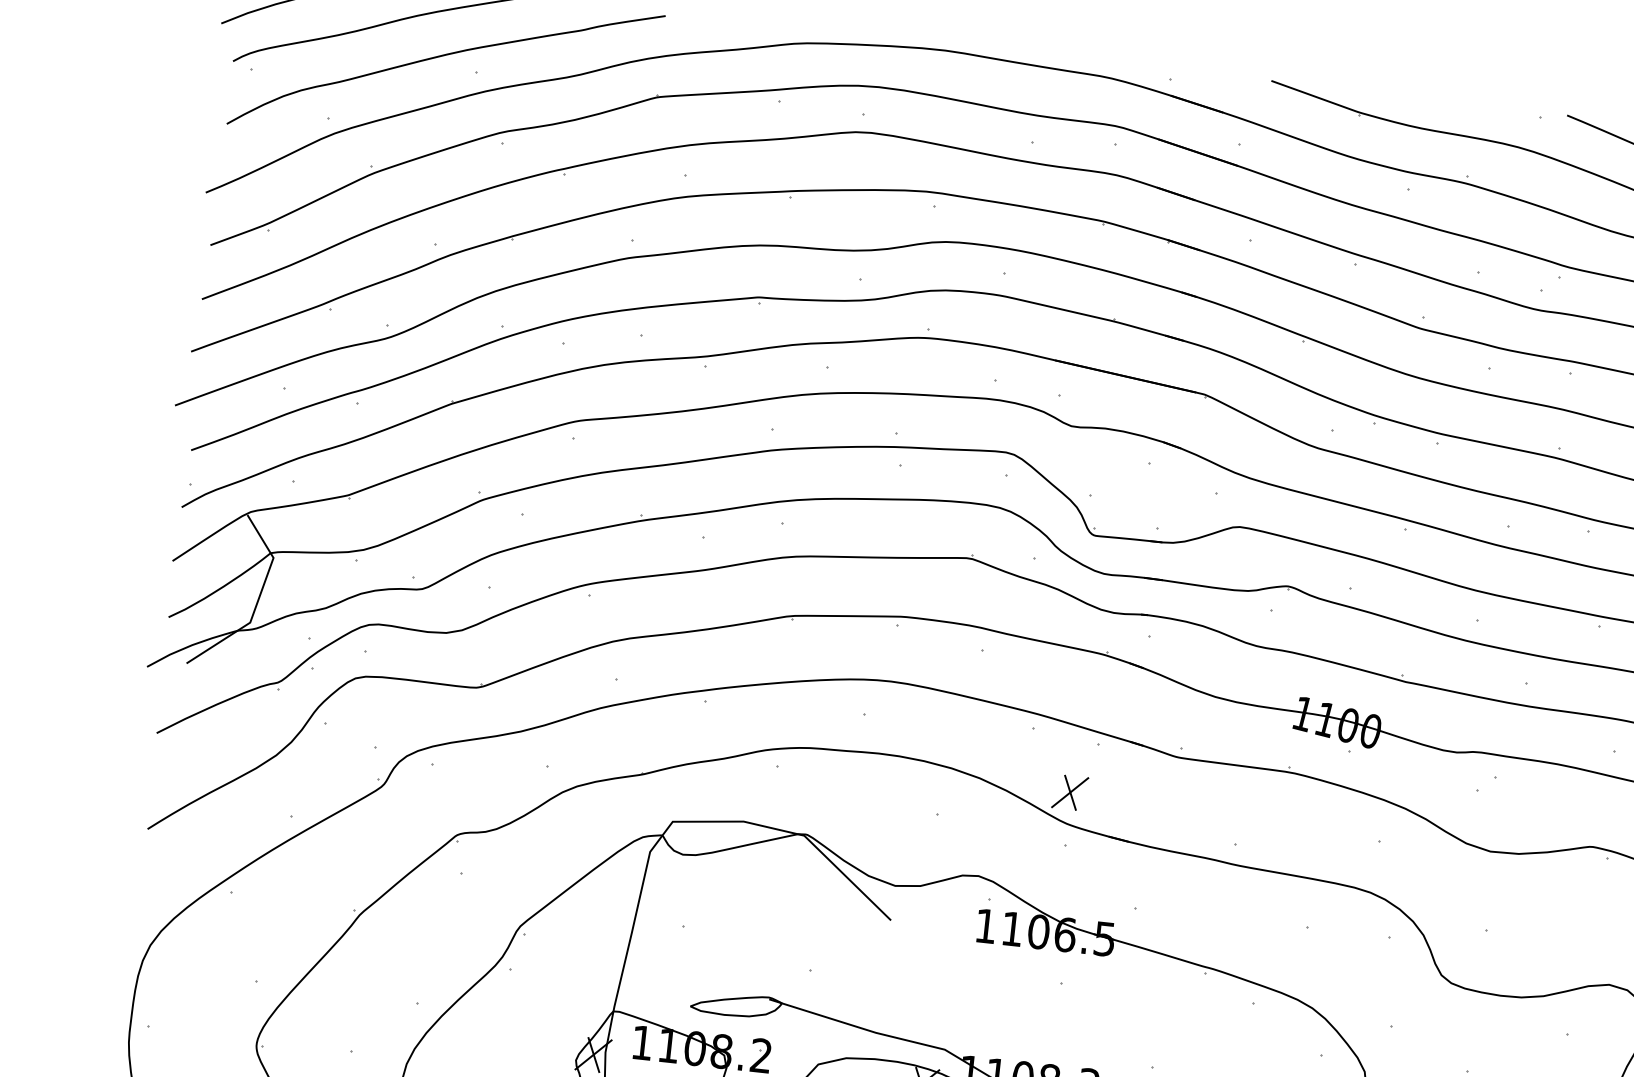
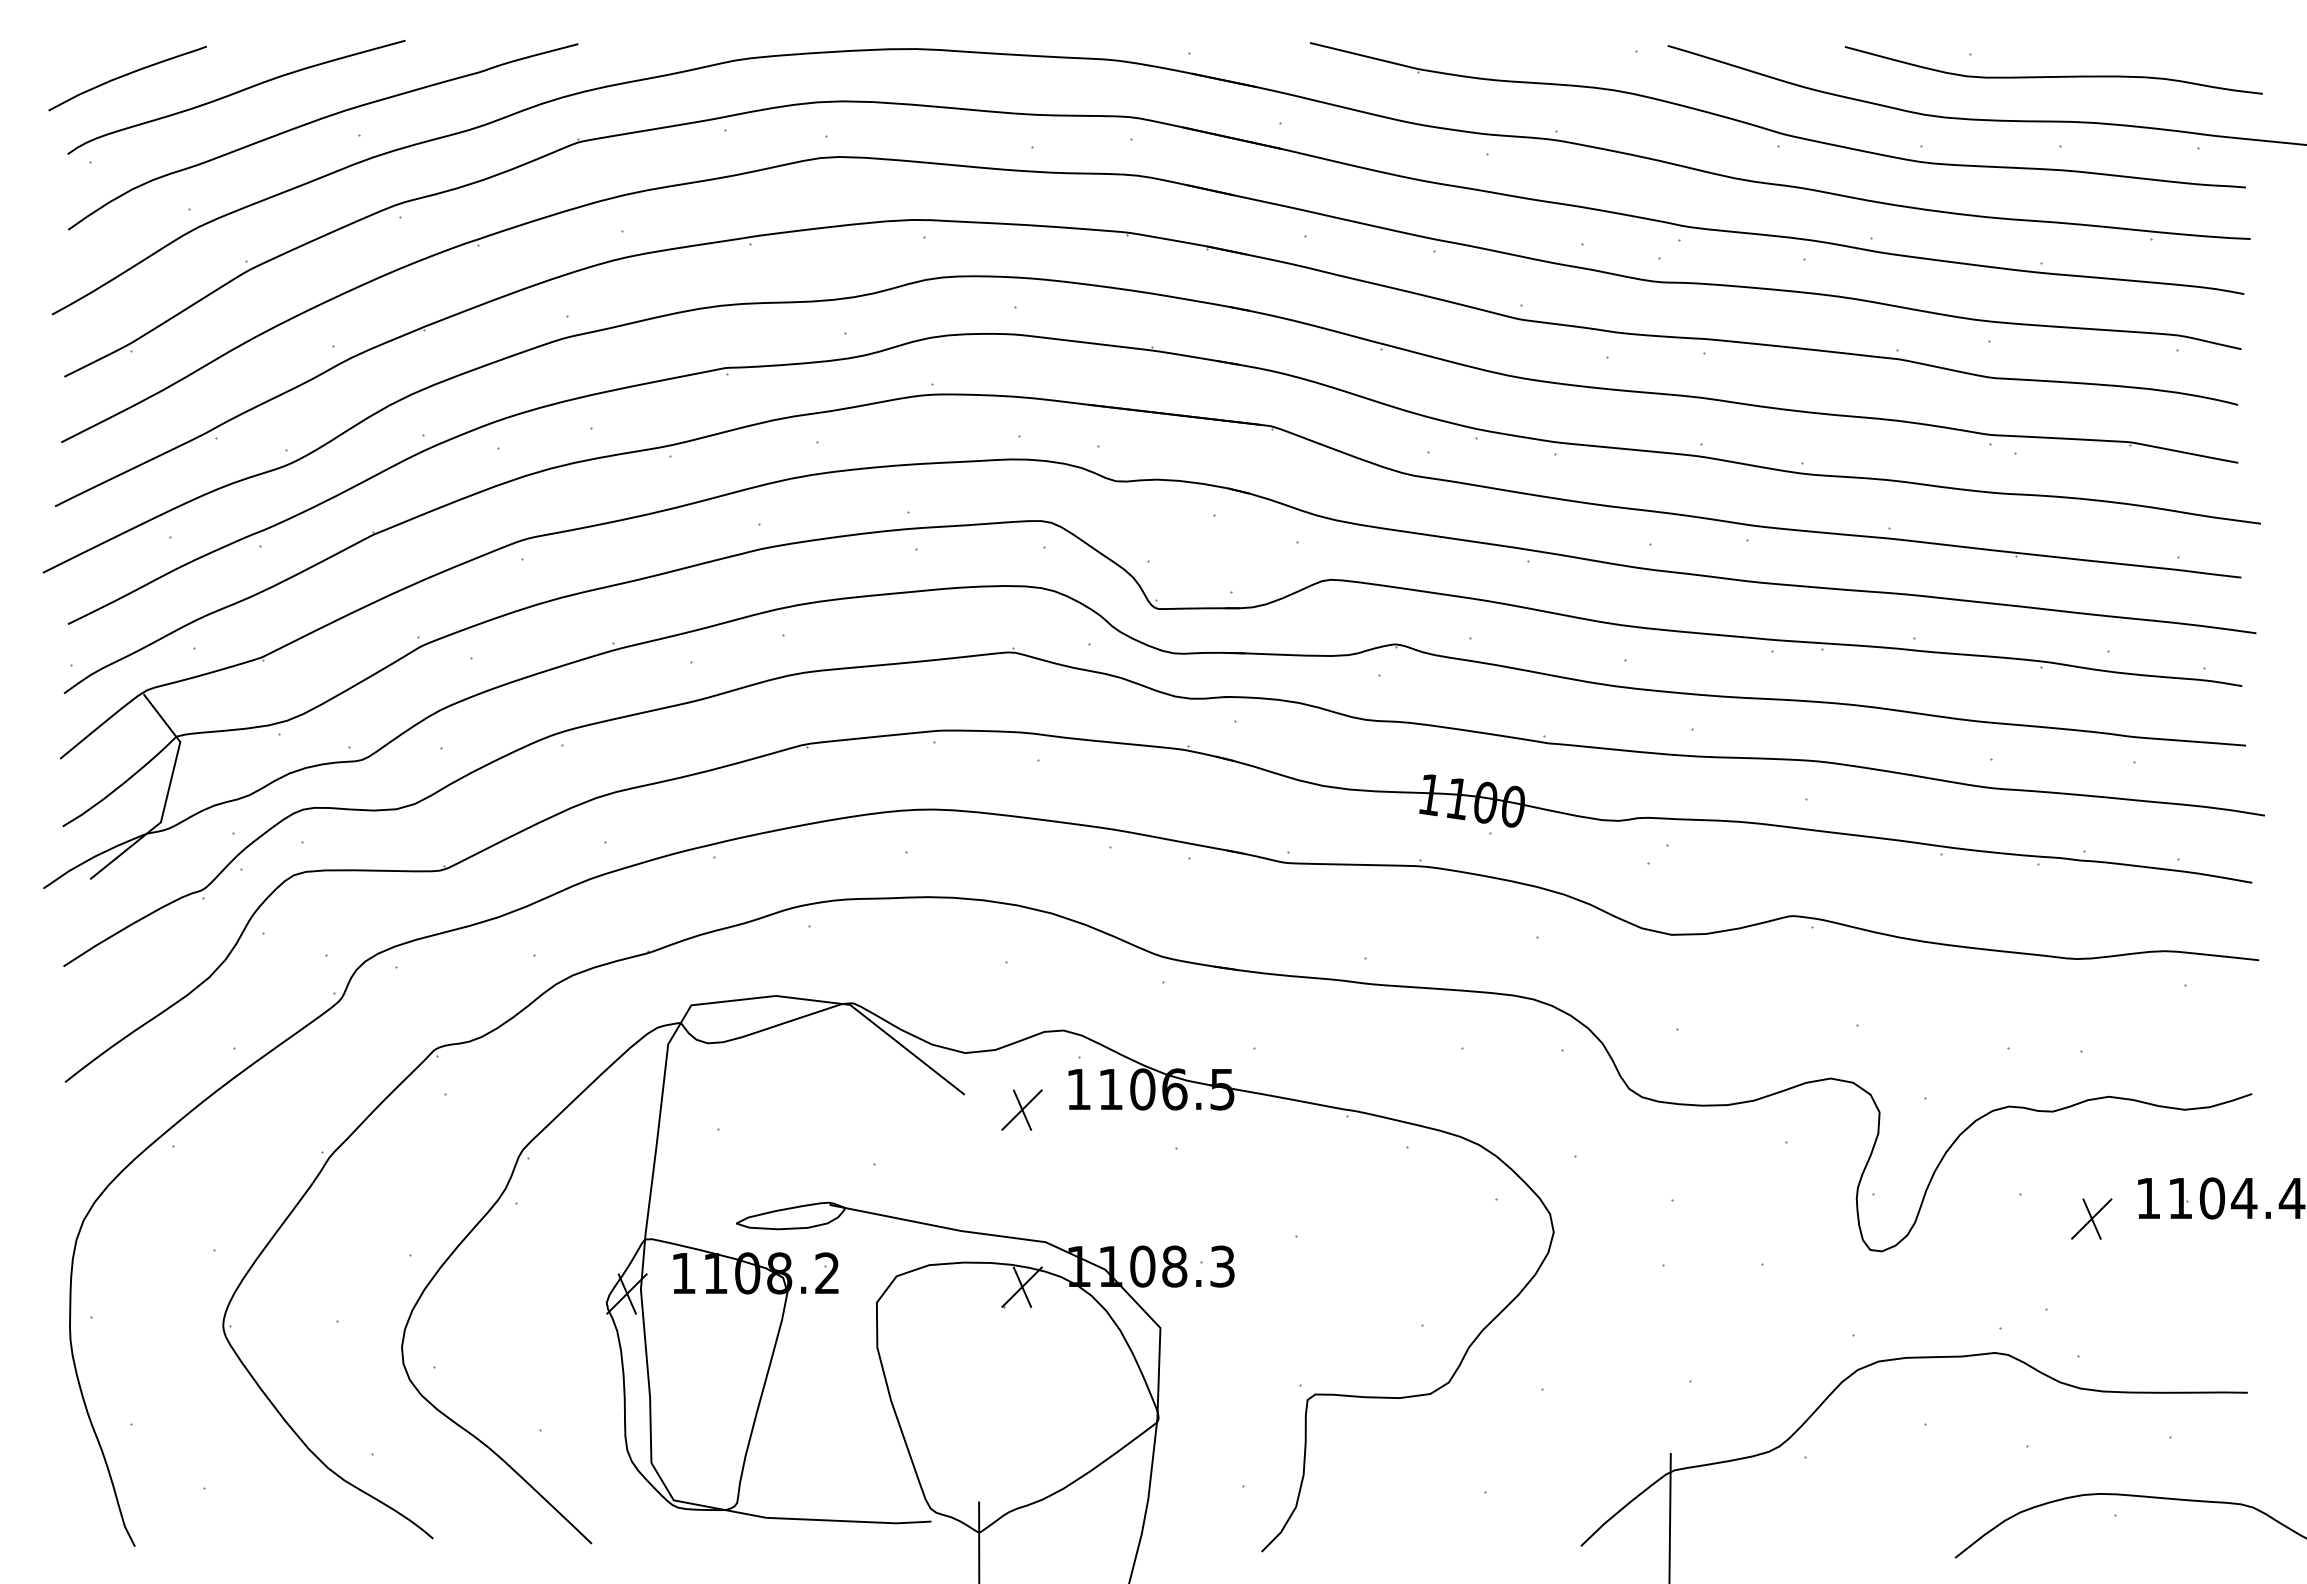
part: (1069, 792) -> (1021, 1109), moved

